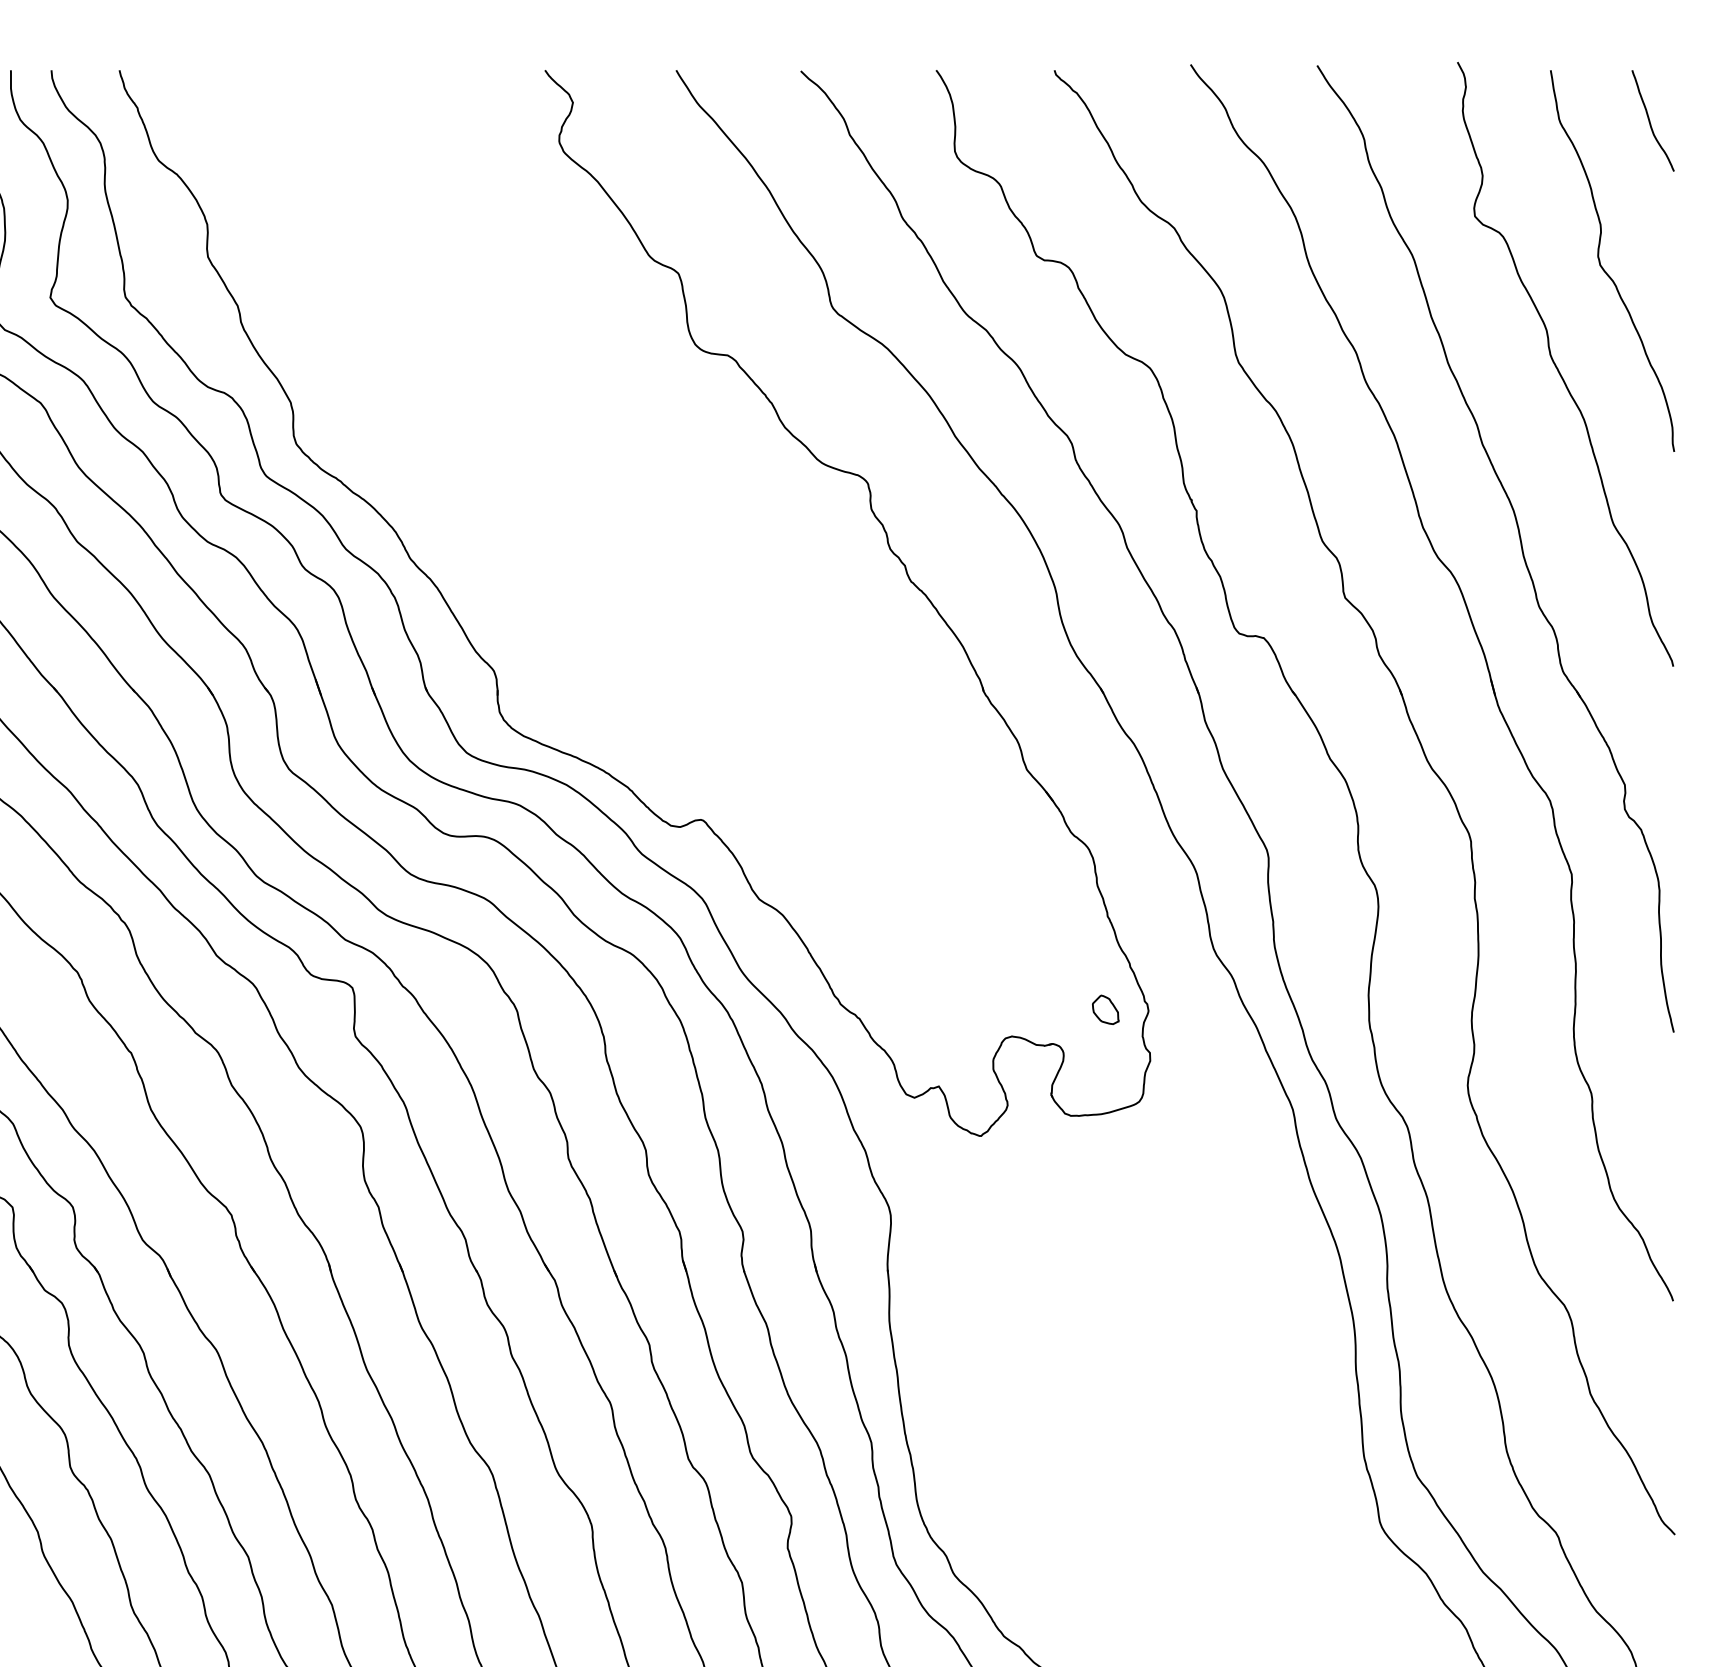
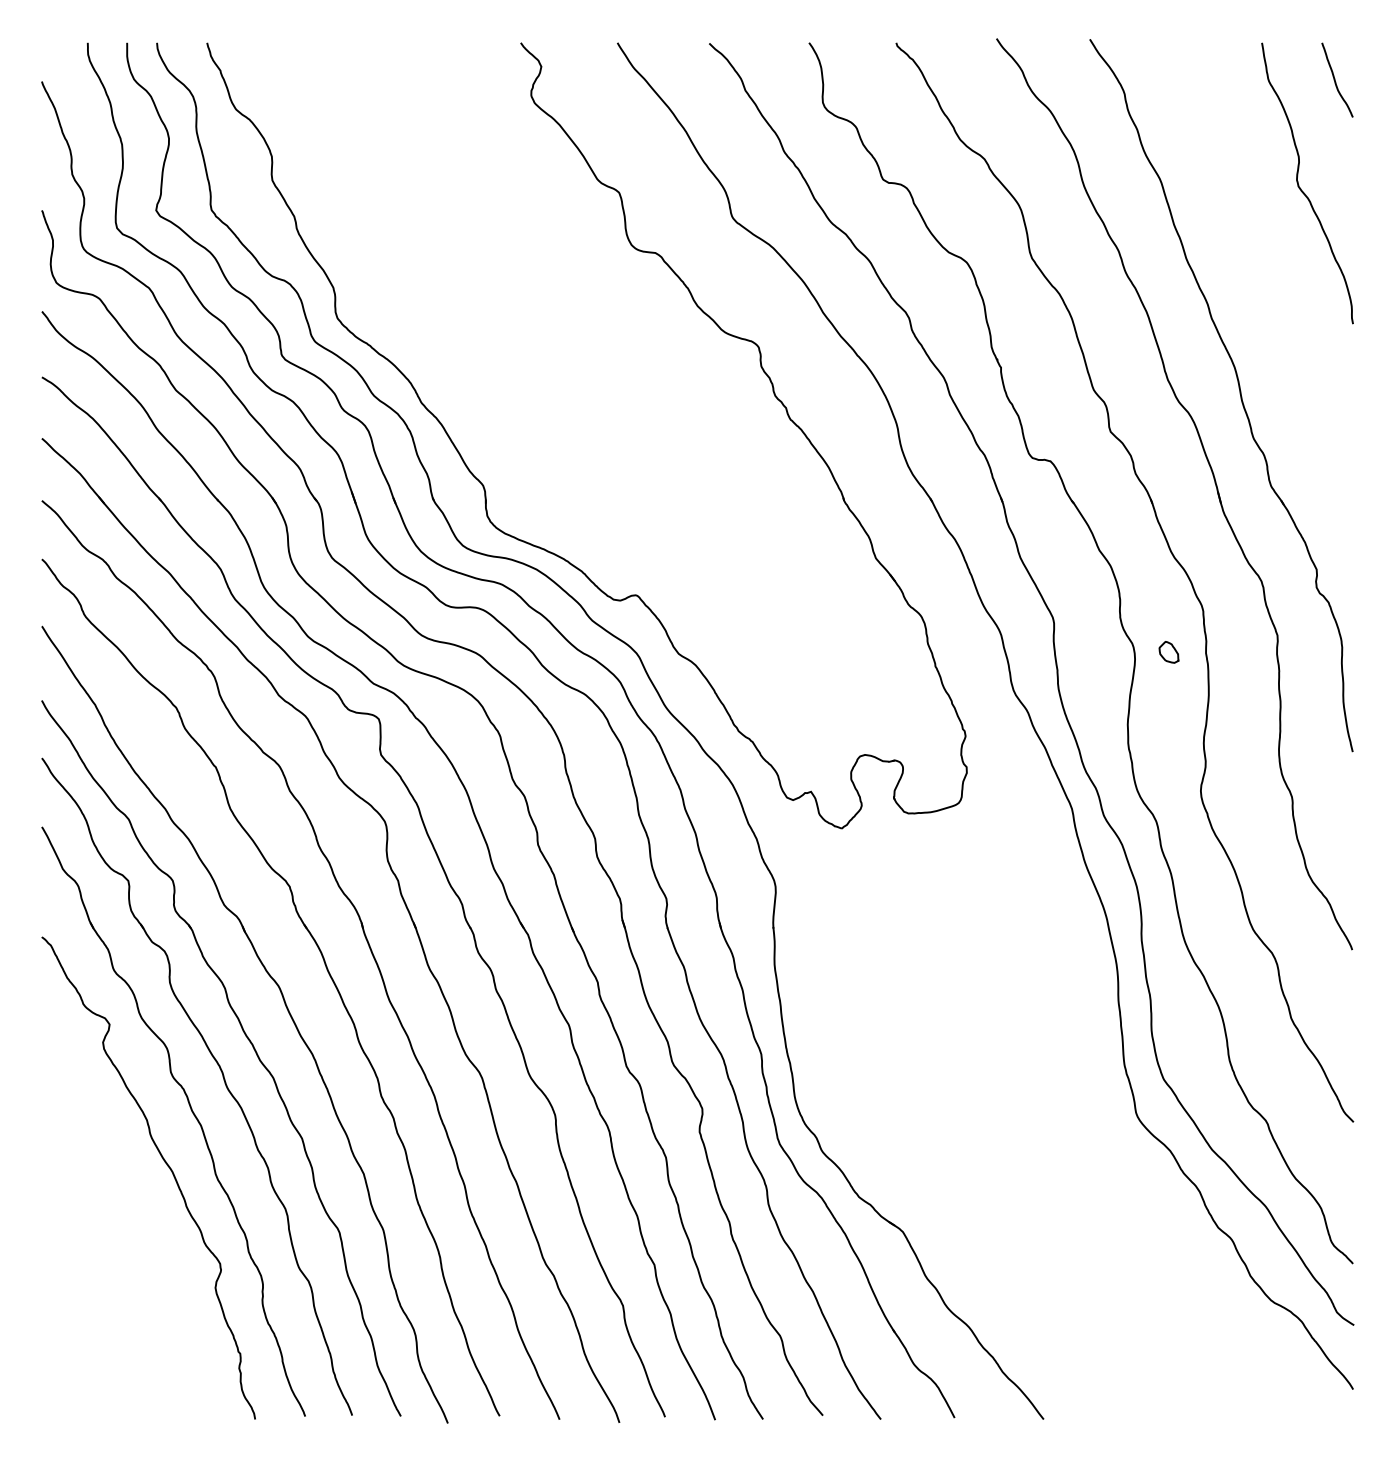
curve: (1558, 366) -> (1267, 261), removed
part: (1104, 1010) -> (1168, 652), moved

